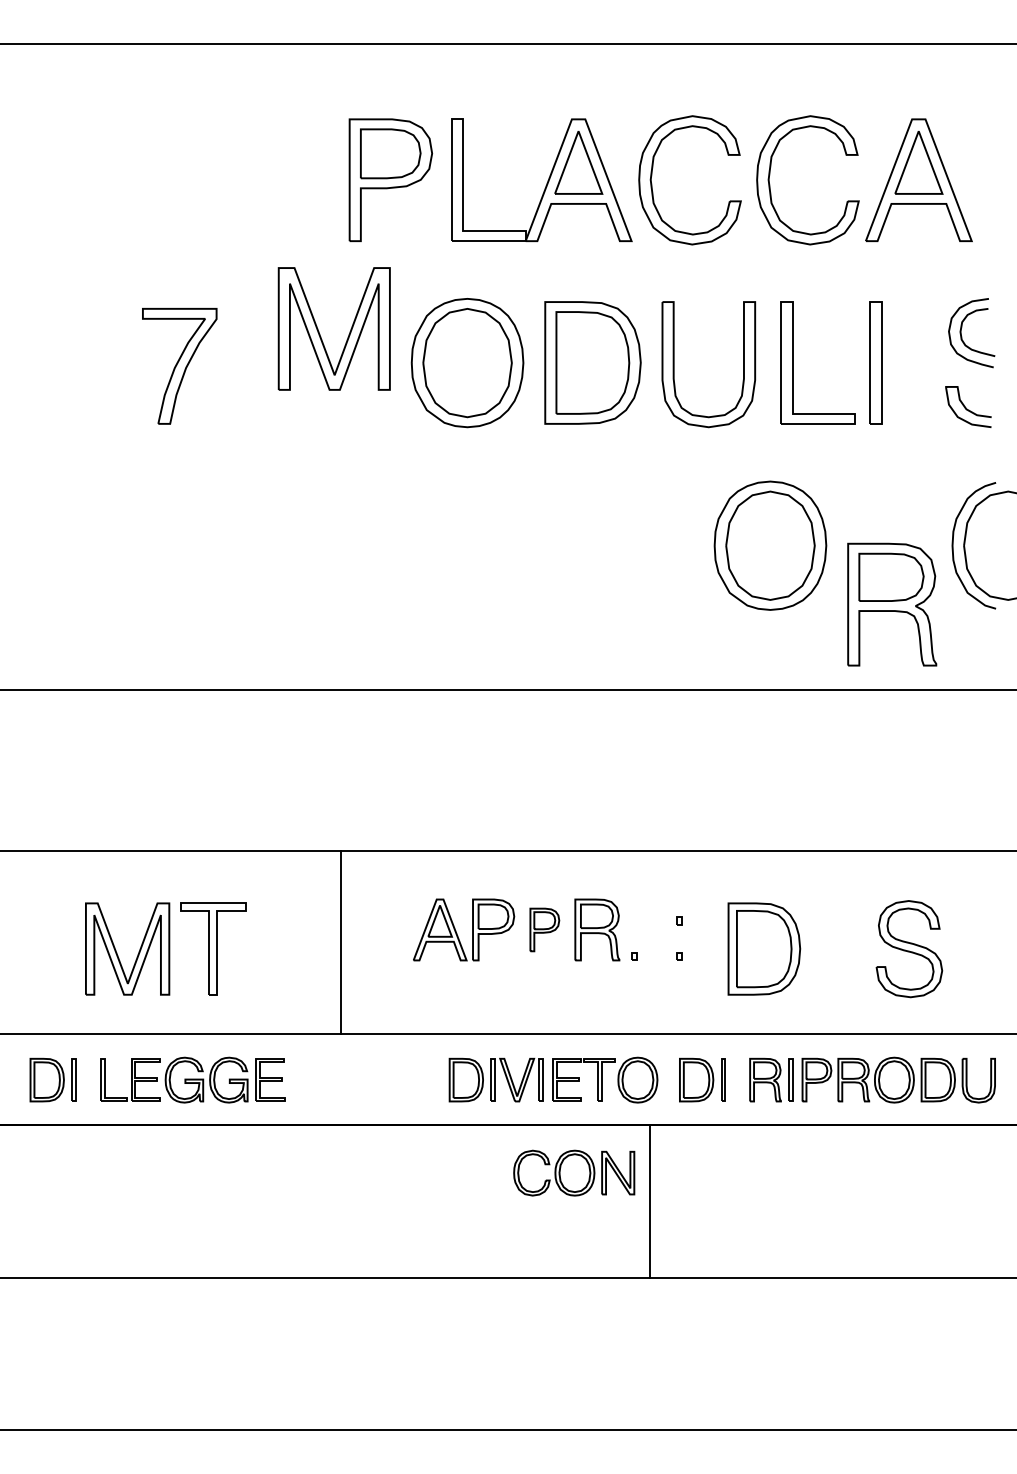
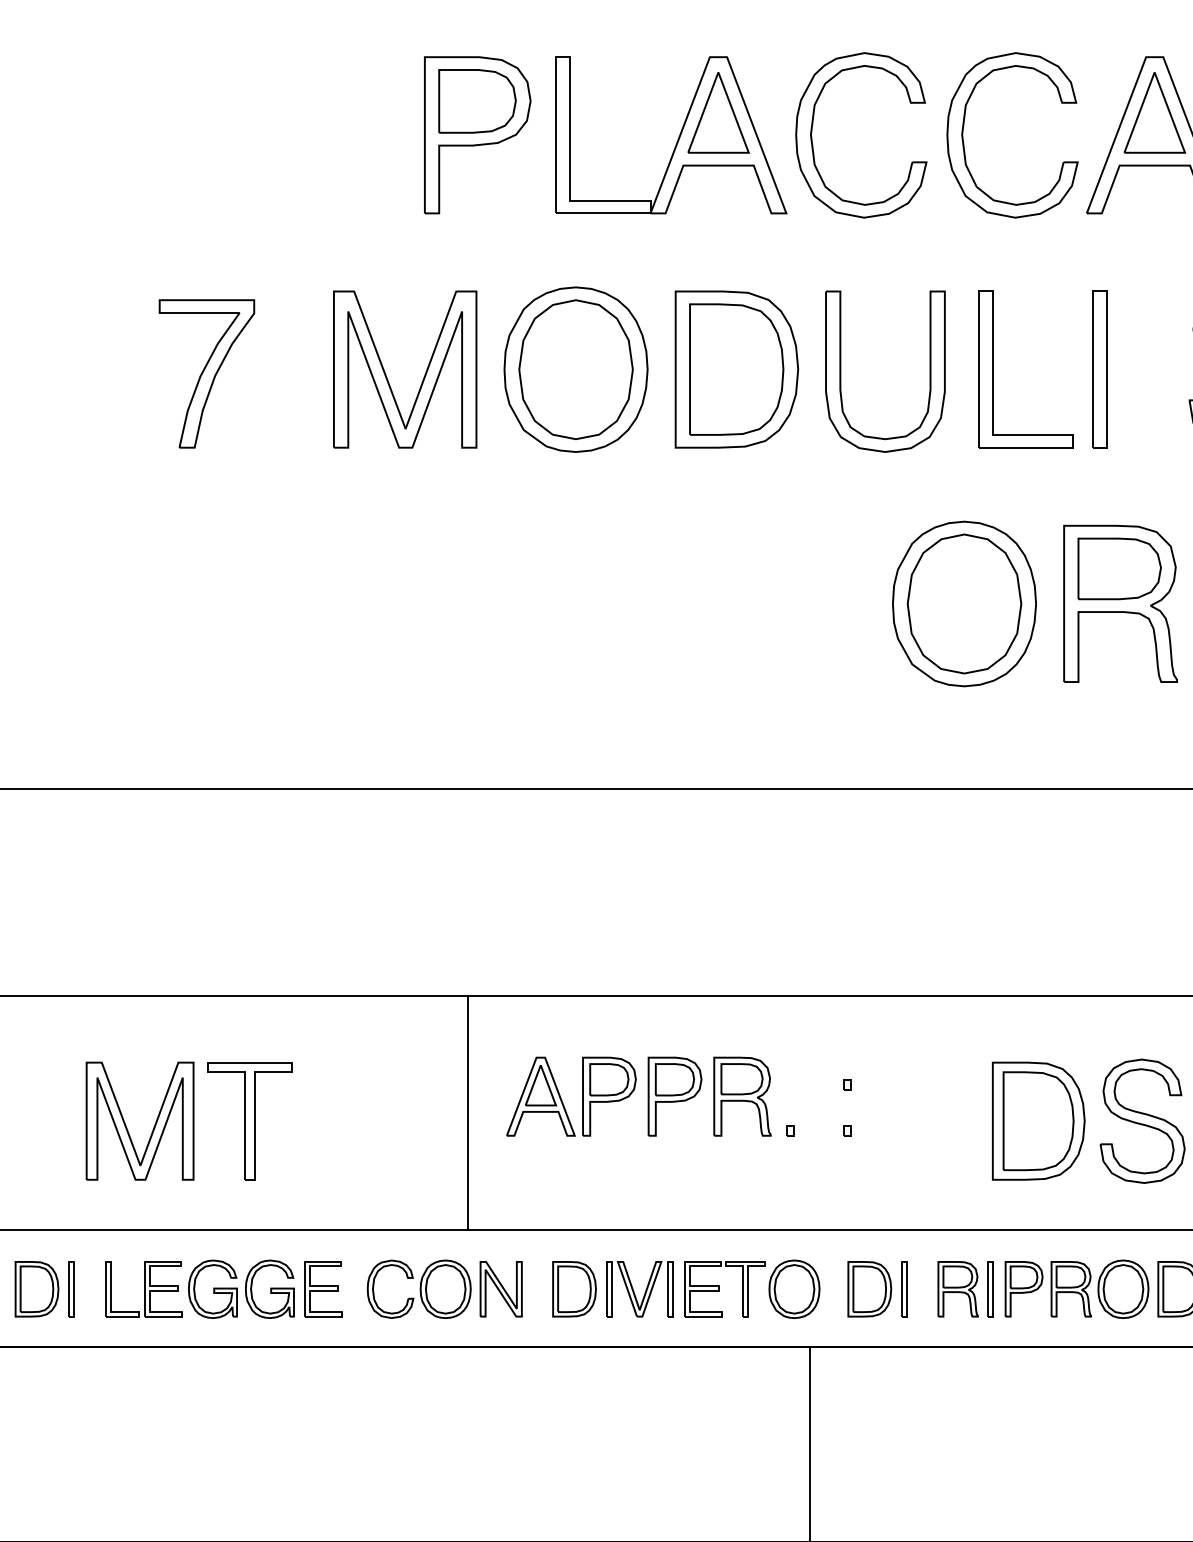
part: (319, 331) -> (386, 372), moved
part: (892, 604) -> (1120, 603), moved
part: (544, 929) -> (674, 1096), size x1.43
line: (340, 942) -> (468, 1112), moved
part: (764, 948) -> (1038, 1120), moved
part: (574, 1172) -> (445, 1288), moved

